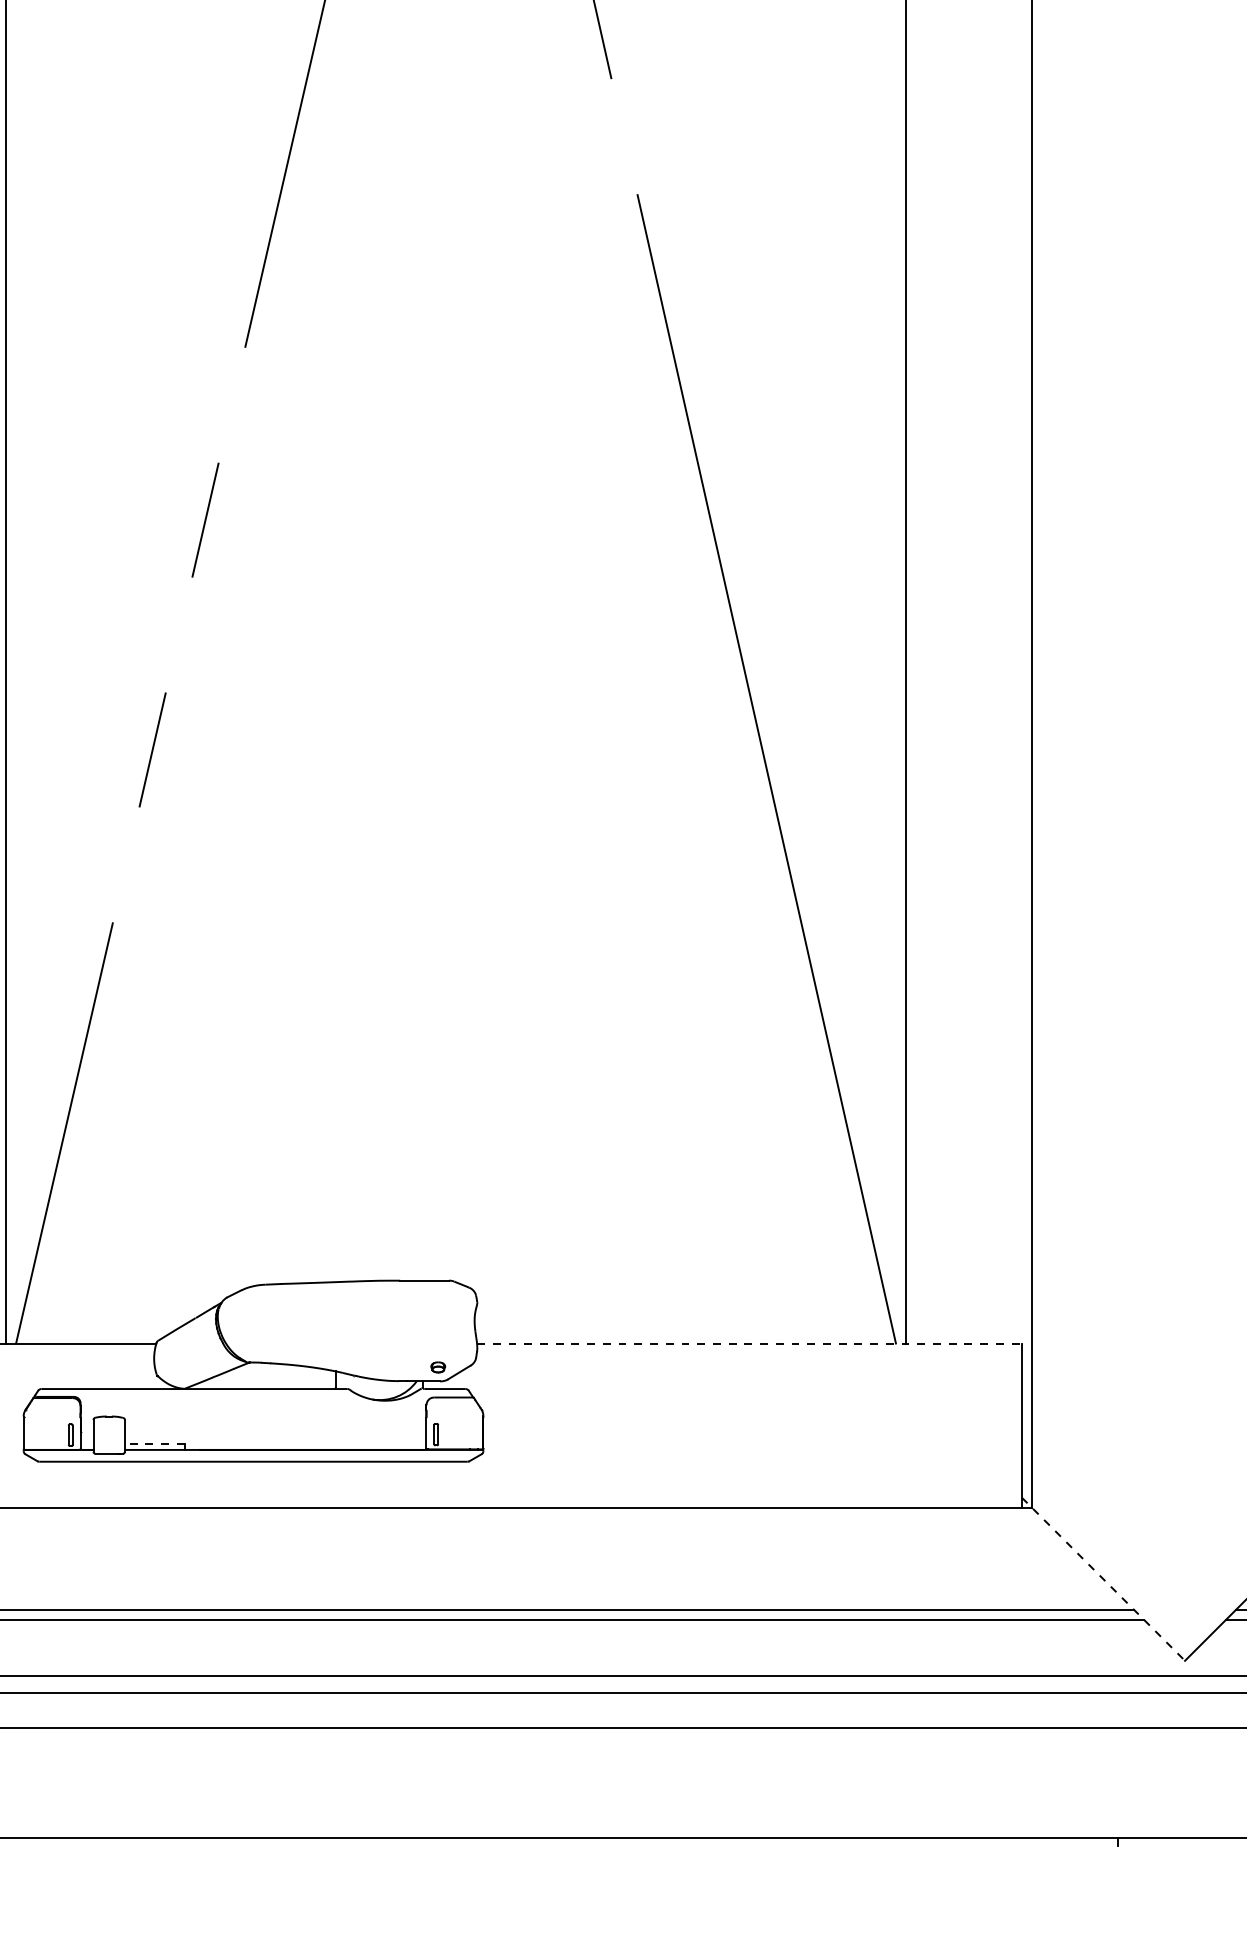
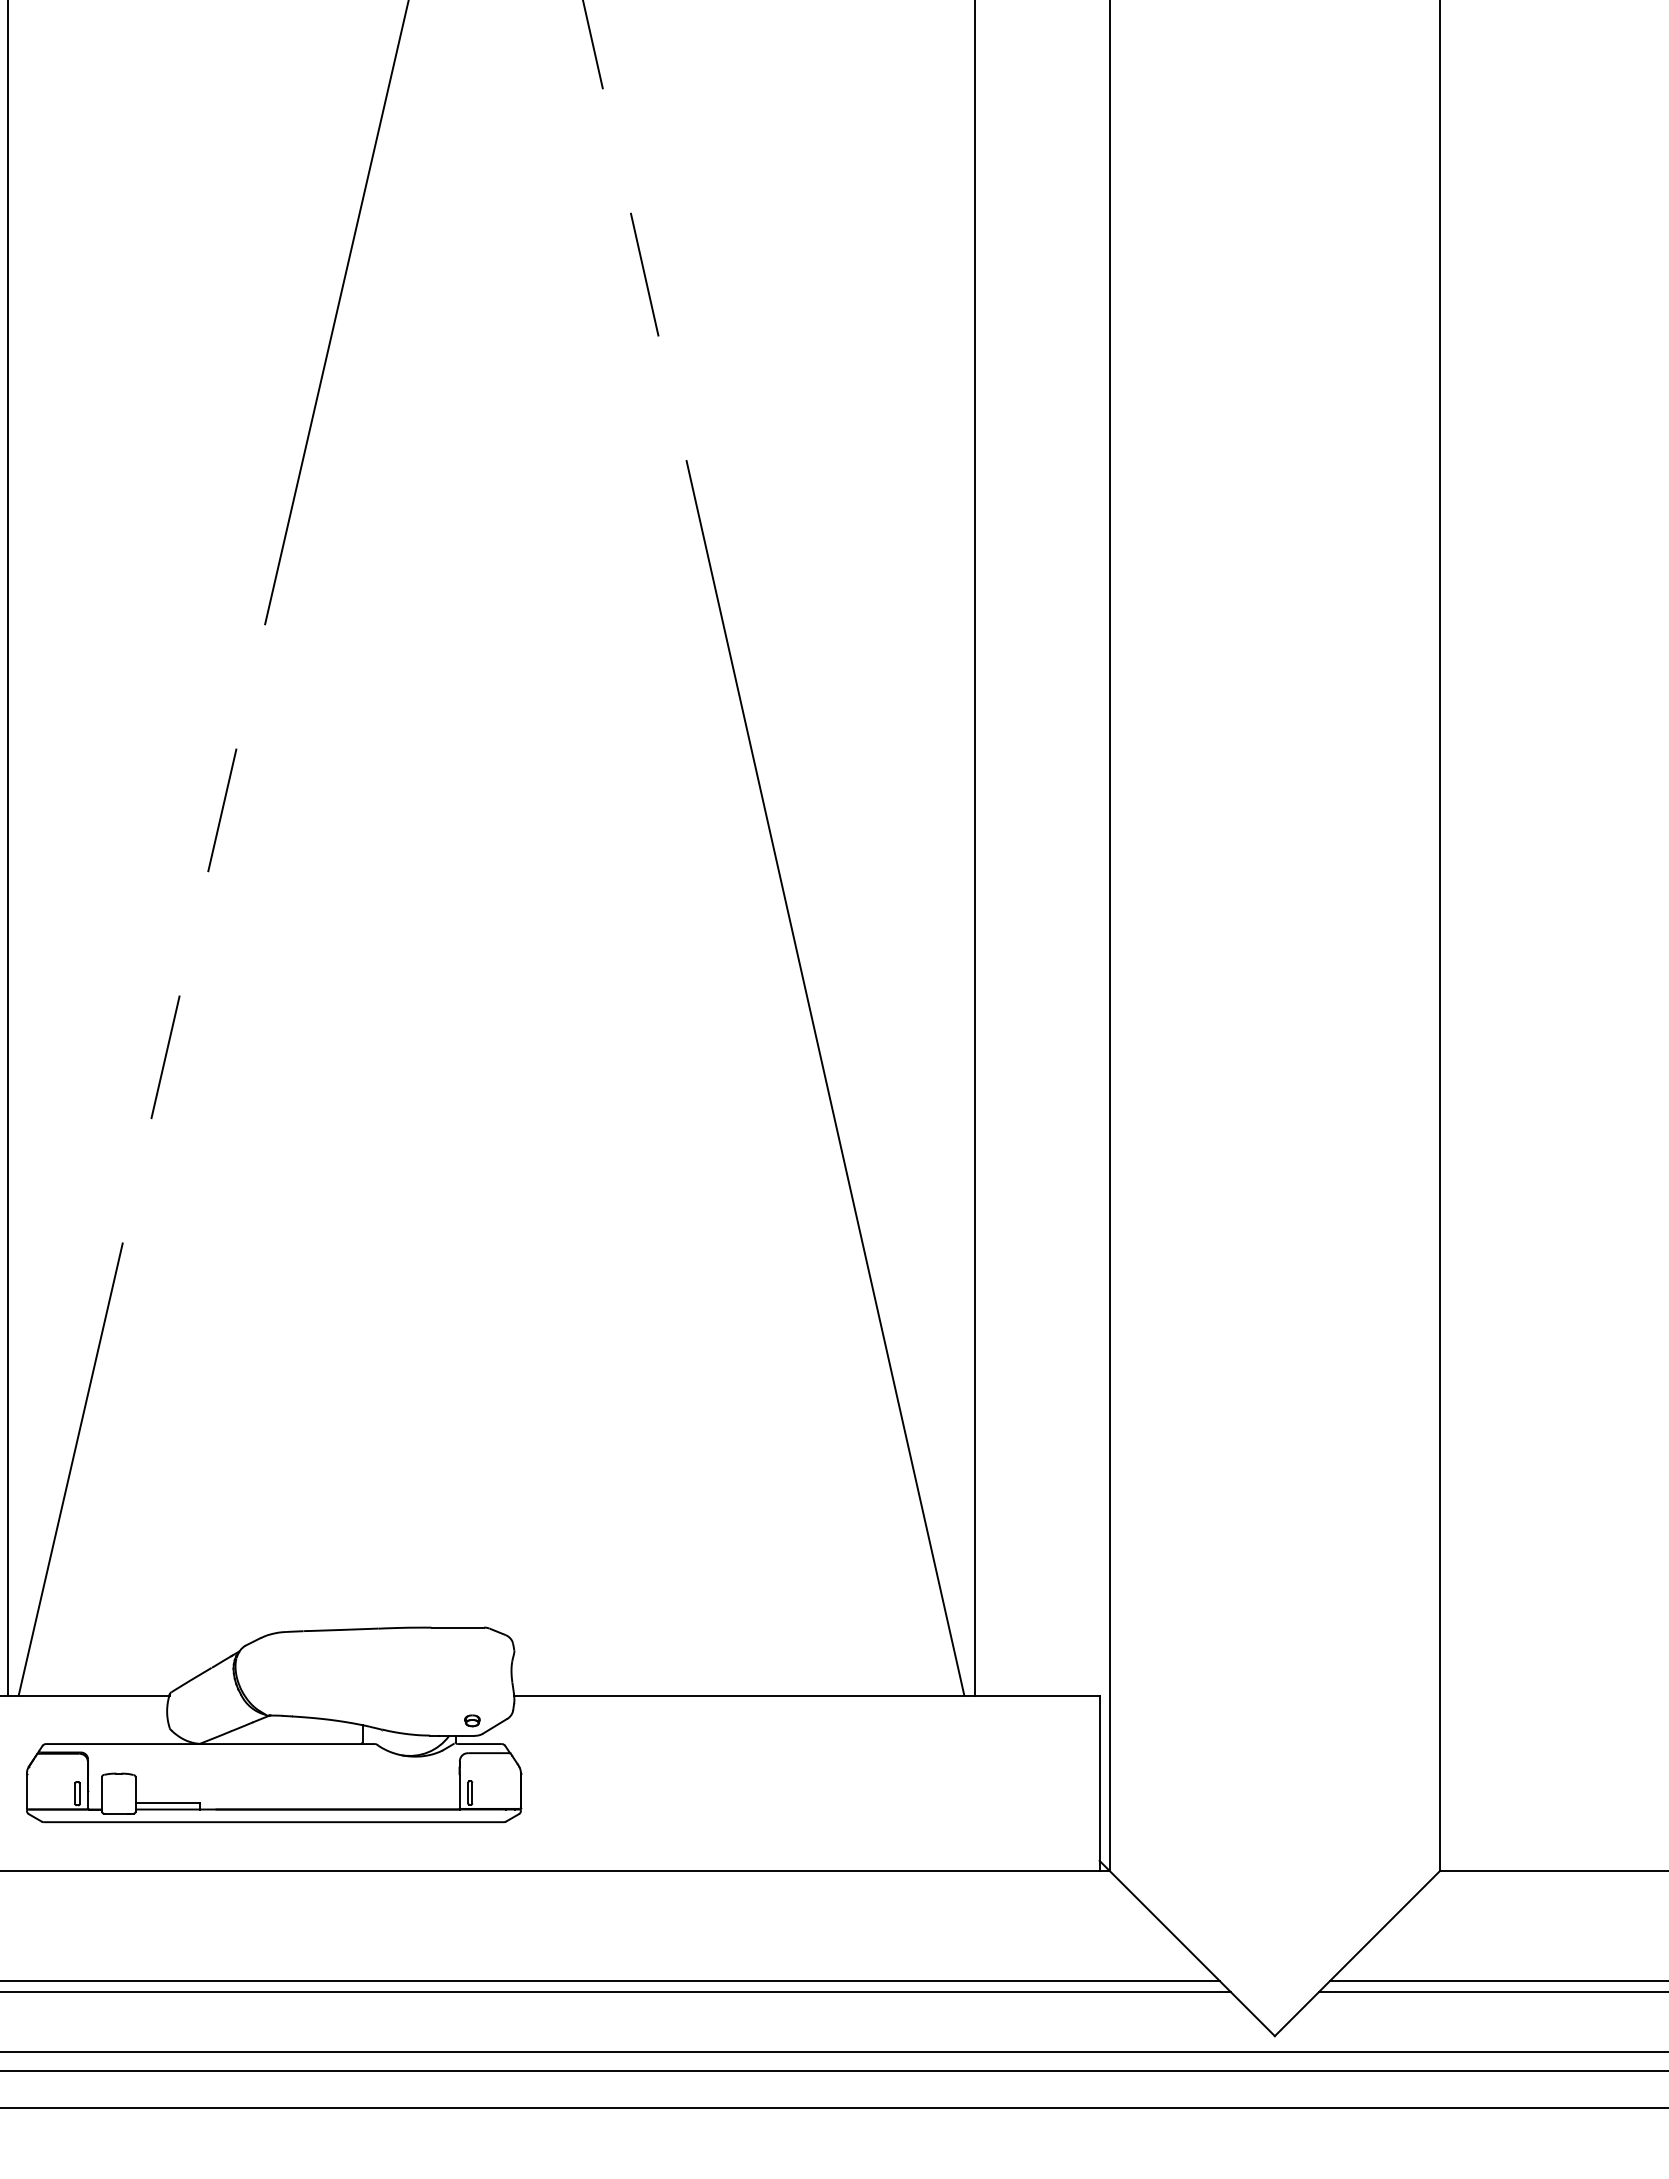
line: (749, 1344) -> (806, 1696), dashed -> solid
line: (154, 1444) -> (167, 1803), dashed -> solid
line: (1103, 1579) -> (1187, 1948), dashed -> solid

